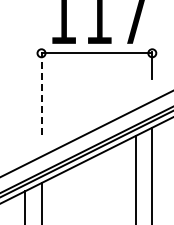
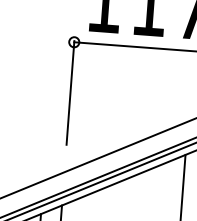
line: (41, 93) -> (70, 92), dashed -> solid

